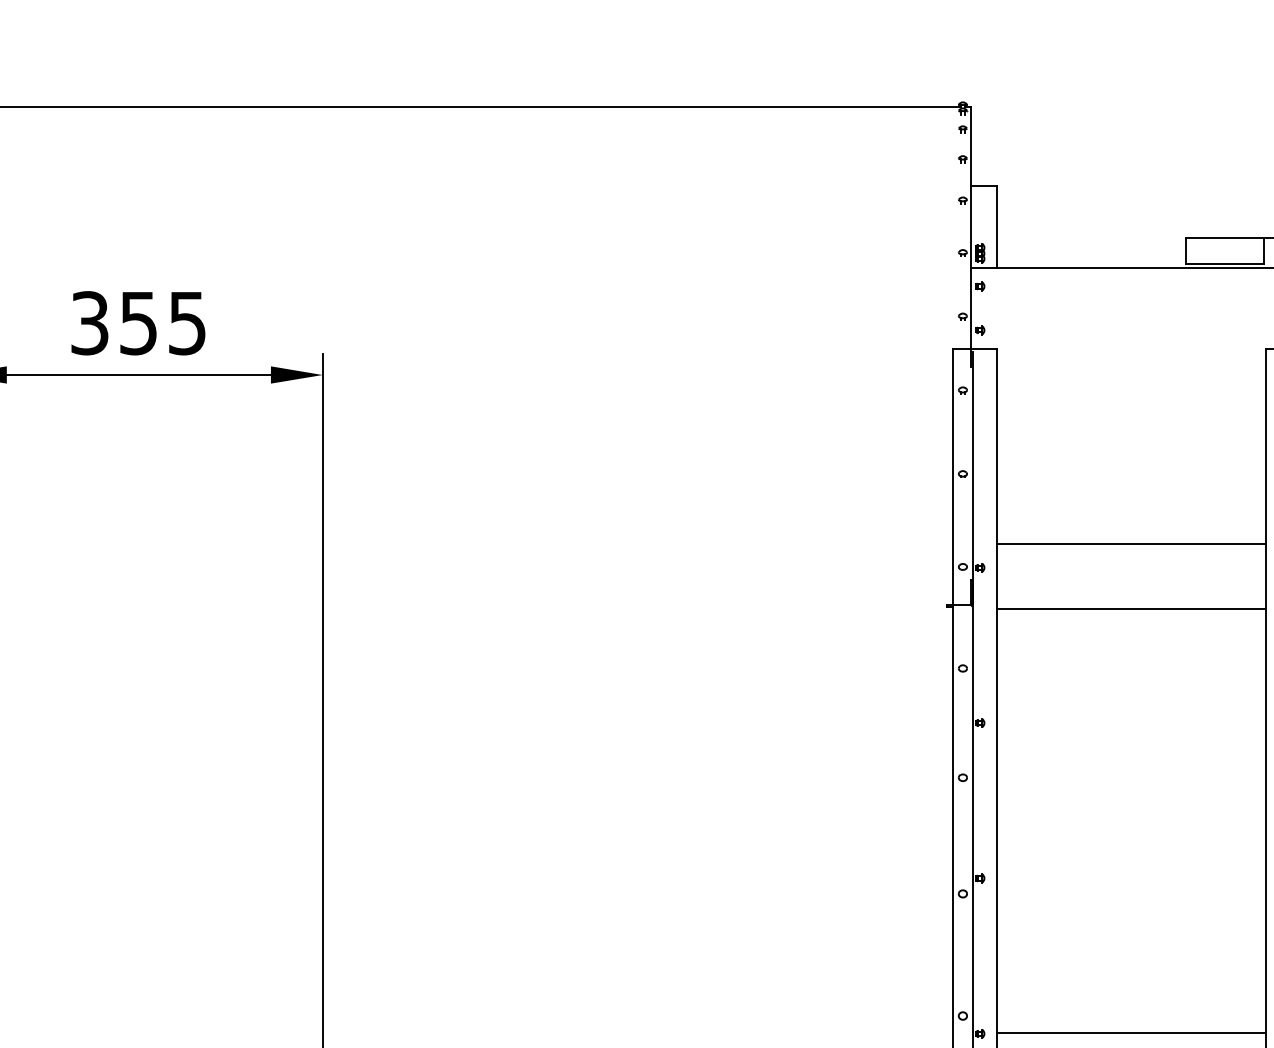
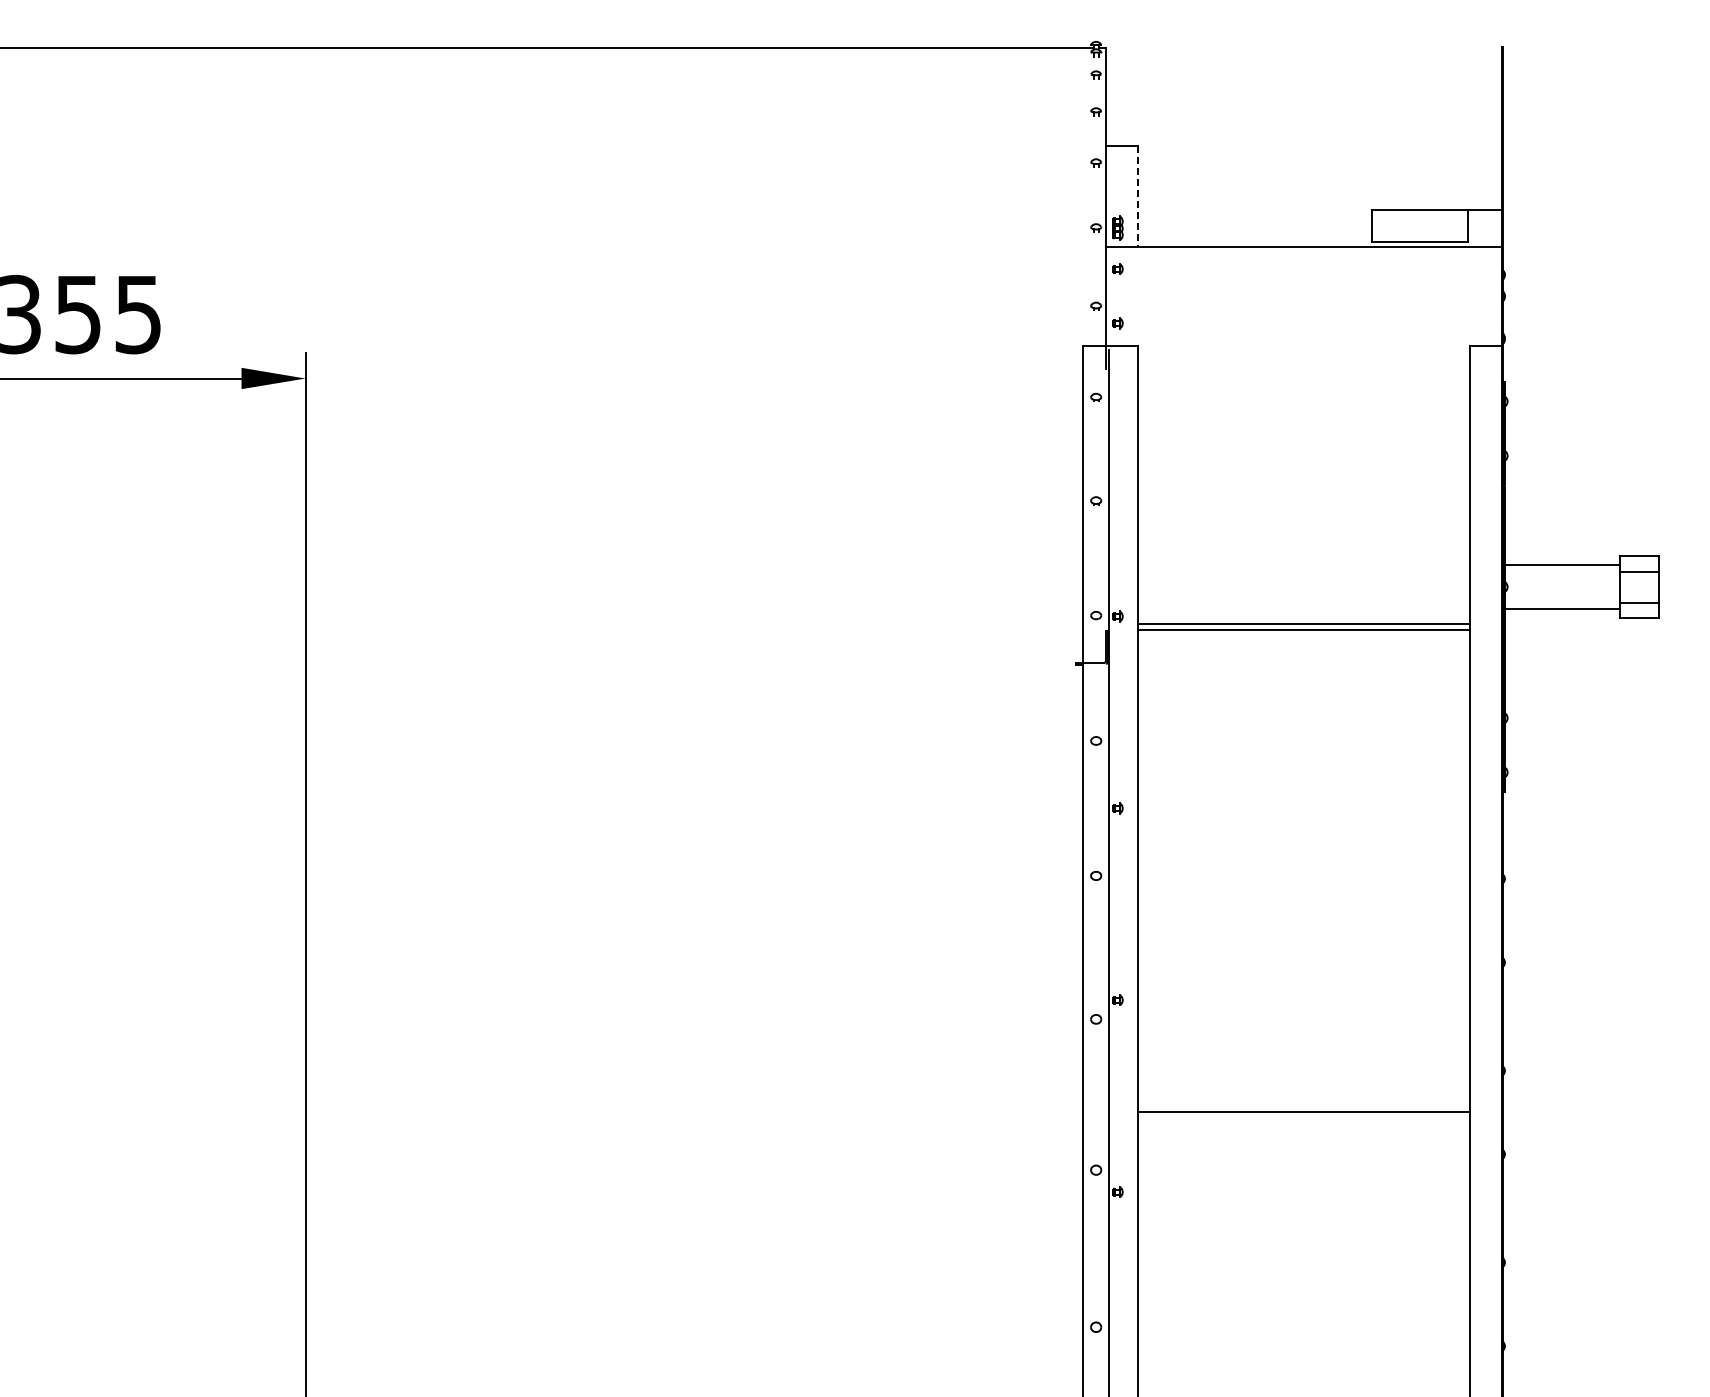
line: (997, 227) -> (1138, 196), solid -> dashed
line: (1131, 544) -> (1304, 630), moved
line: (1131, 608) -> (1304, 623), moved
line: (1131, 1033) -> (1304, 1112), moved

